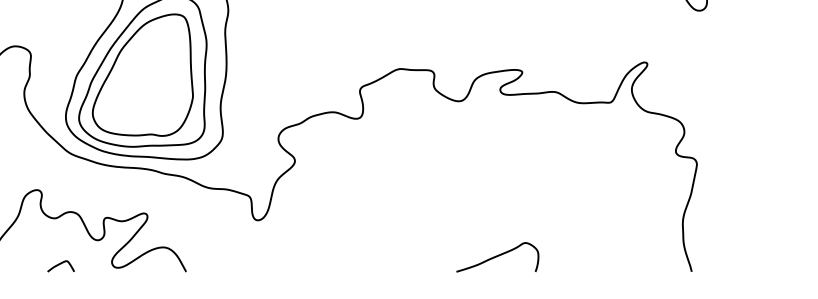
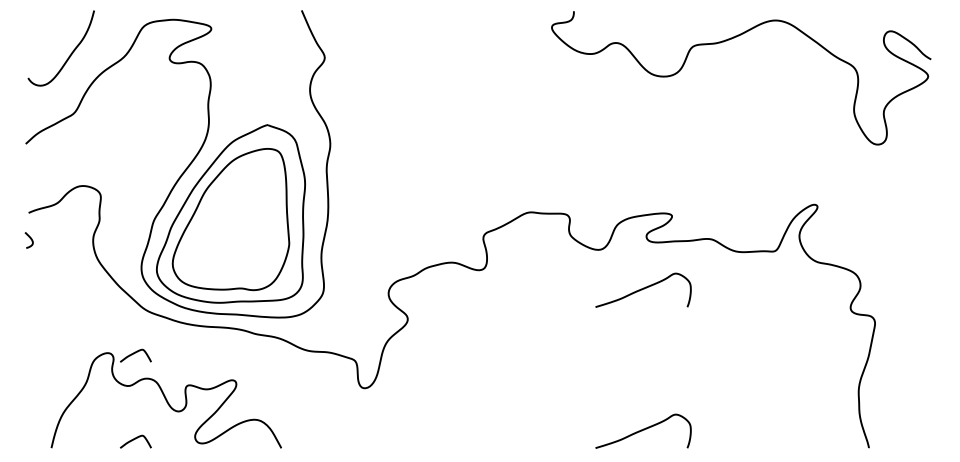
curve: (497, 135) -> (643, 289), added
curve: (59, 191) -> (134, 354), added

